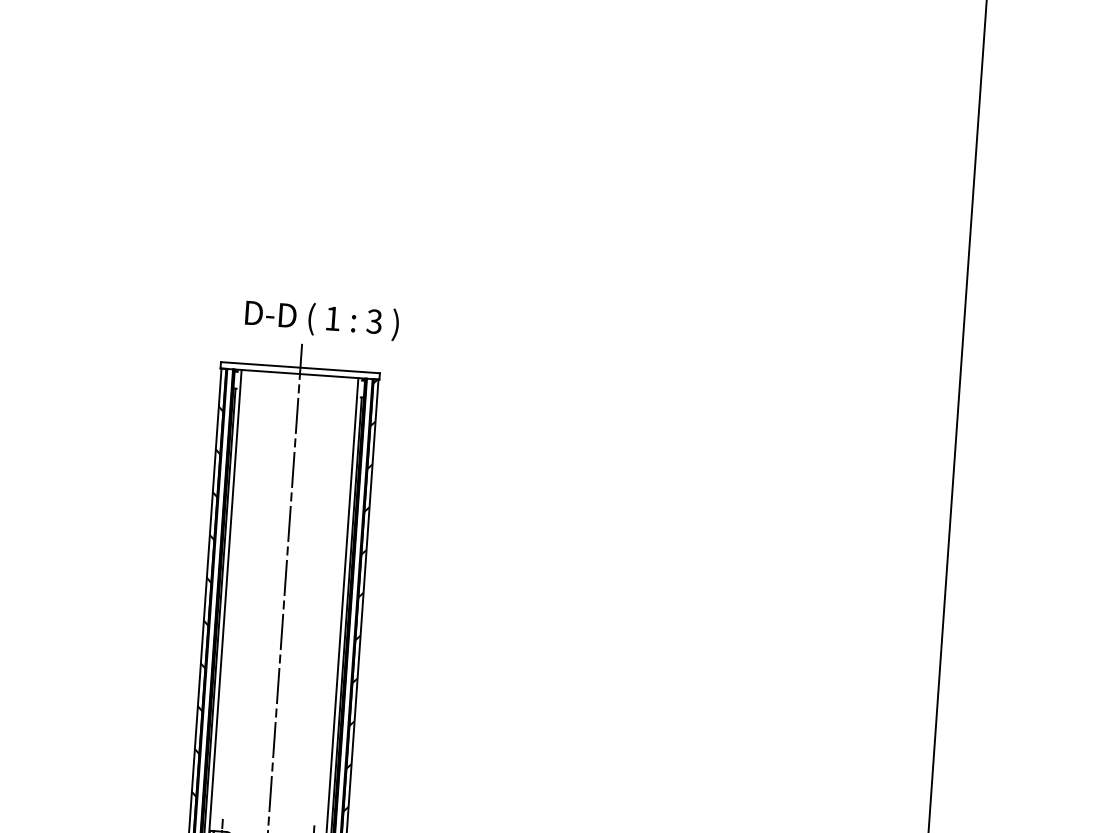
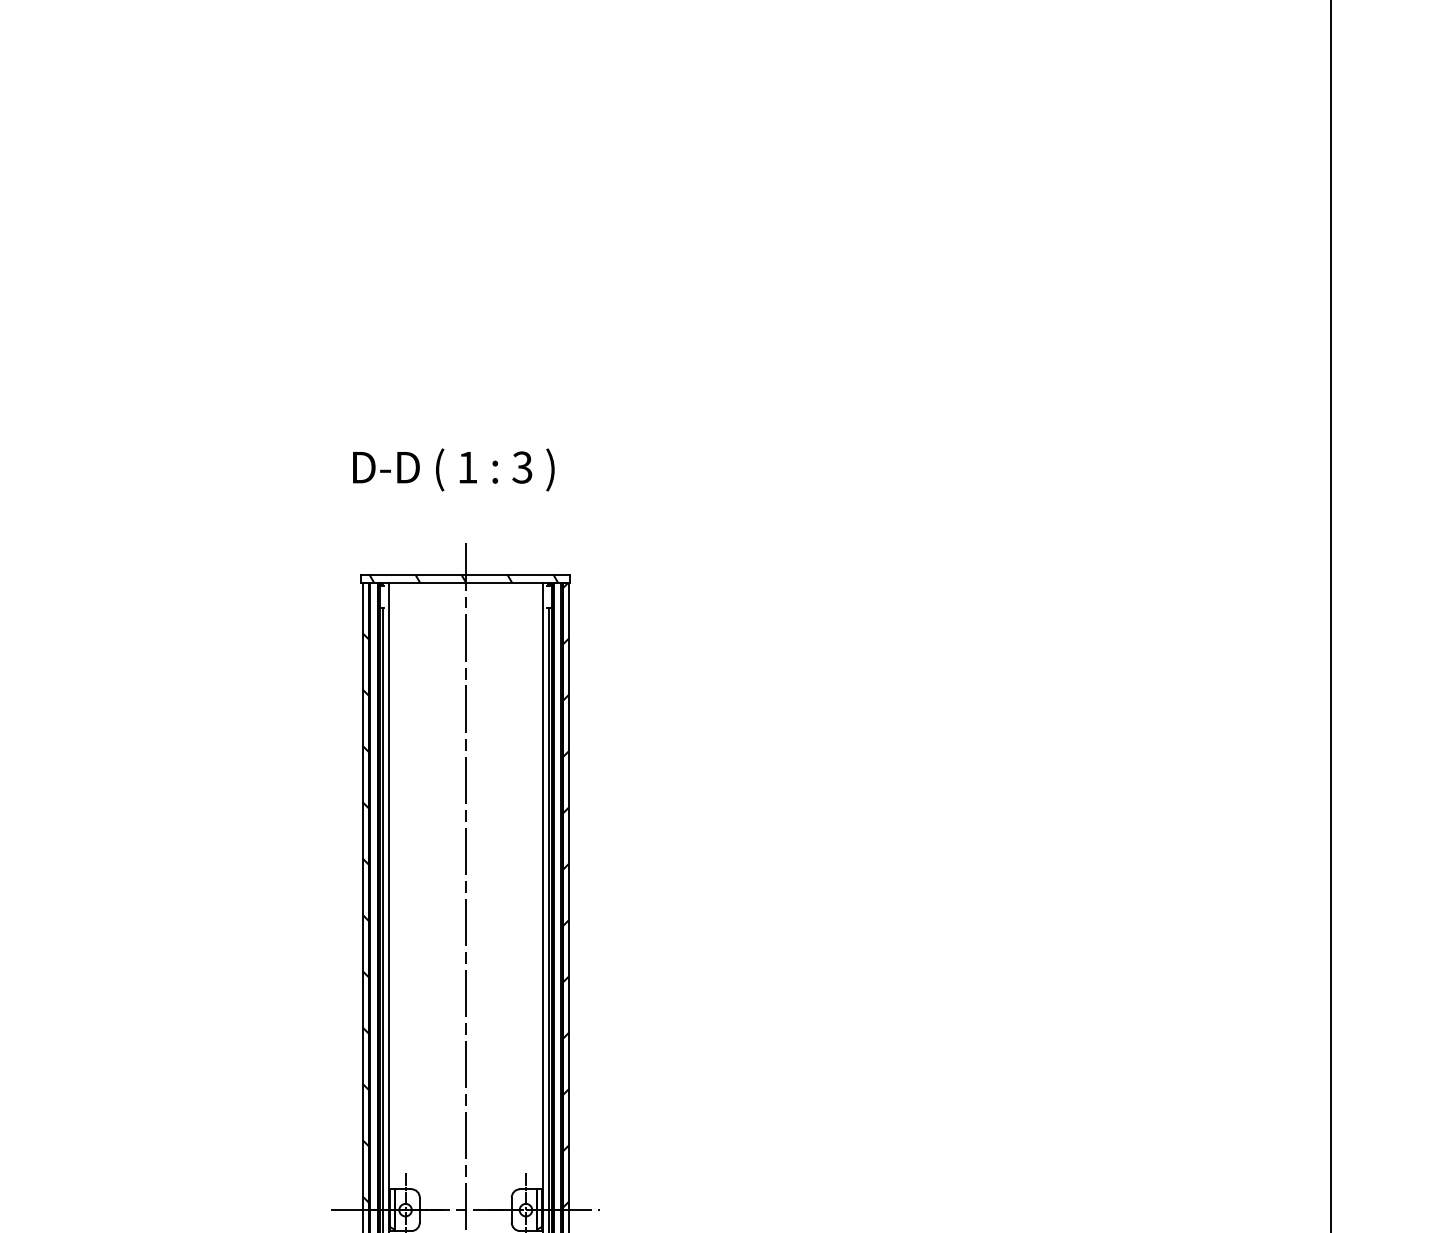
text: (321, 319) -> (453, 469), moved
hatch: (298, 370) -> (463, 578), added

